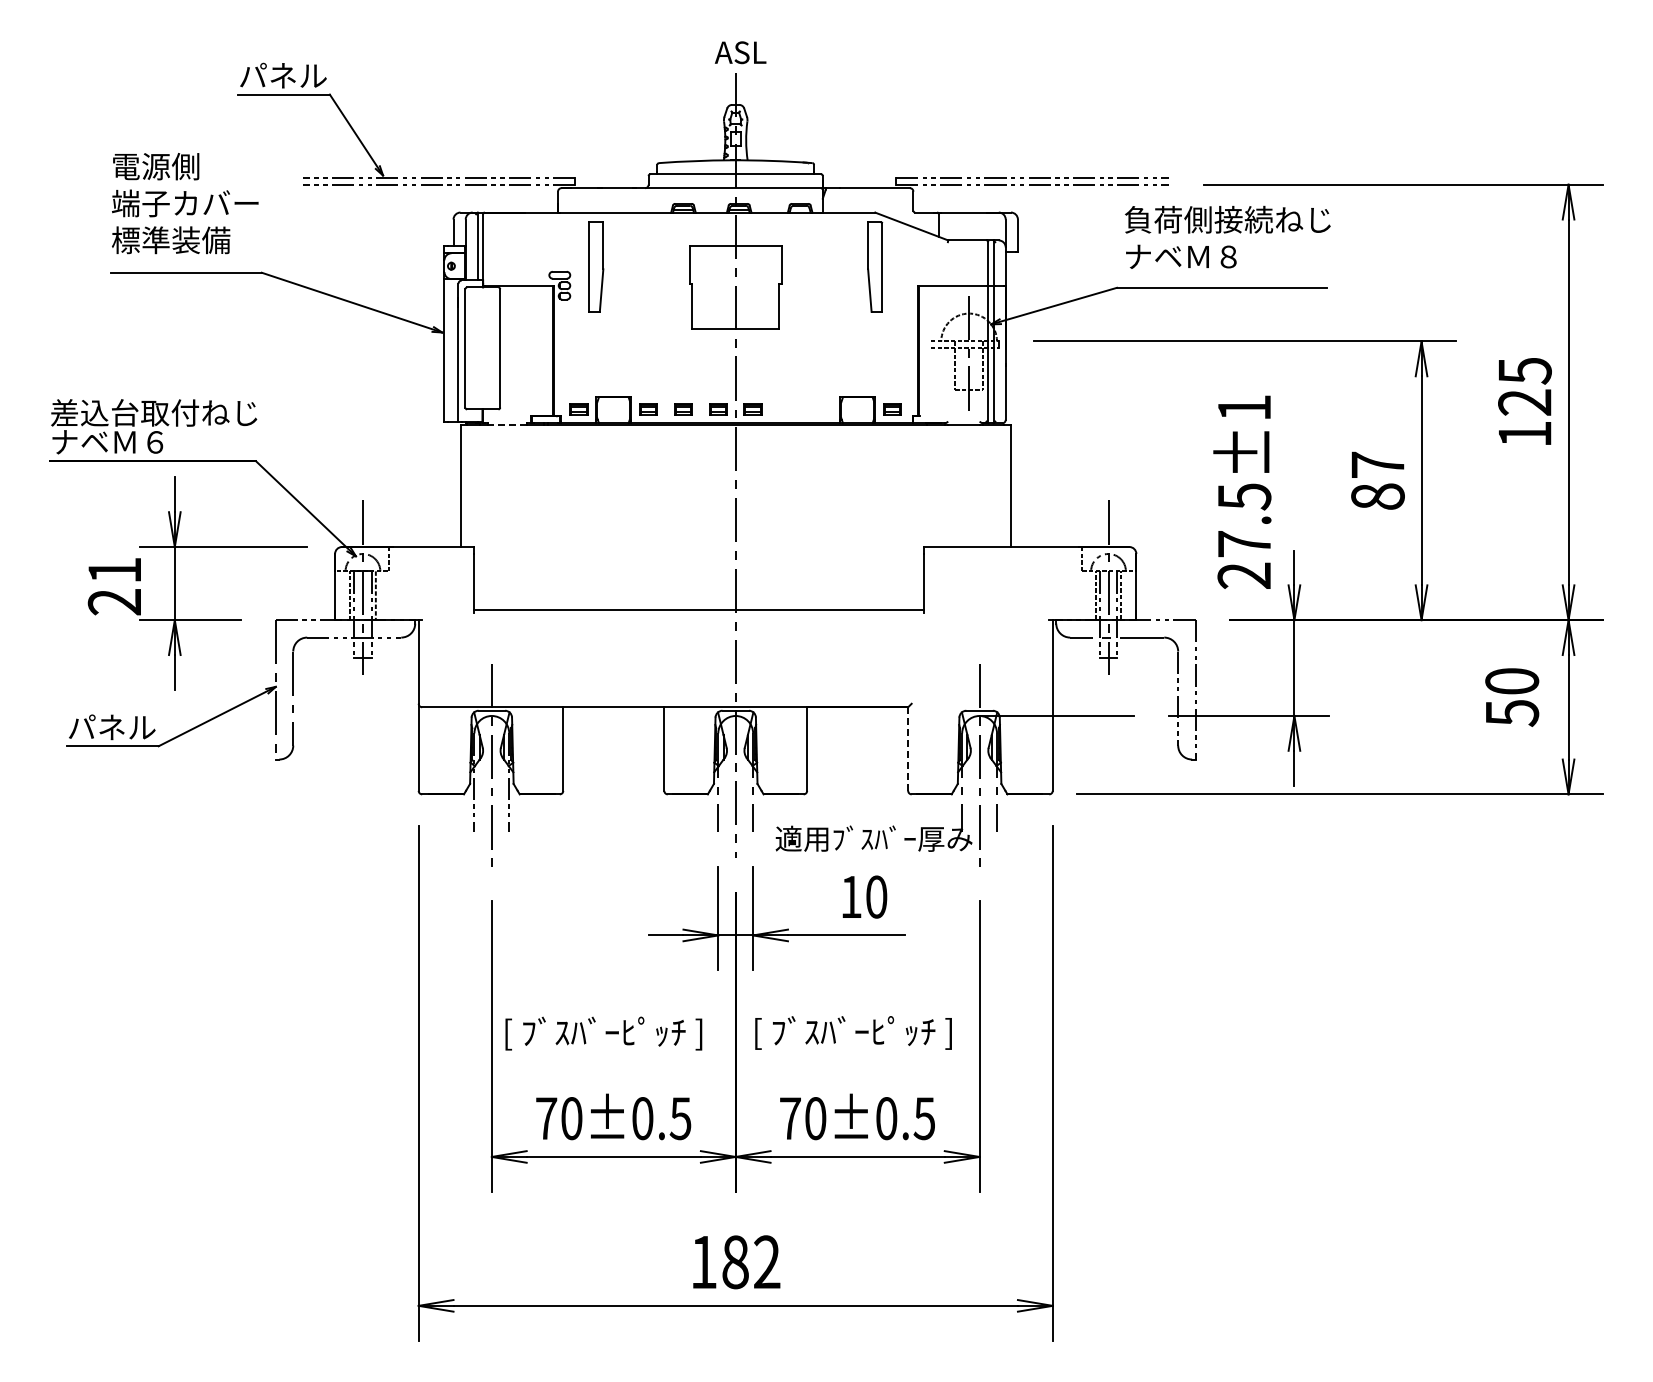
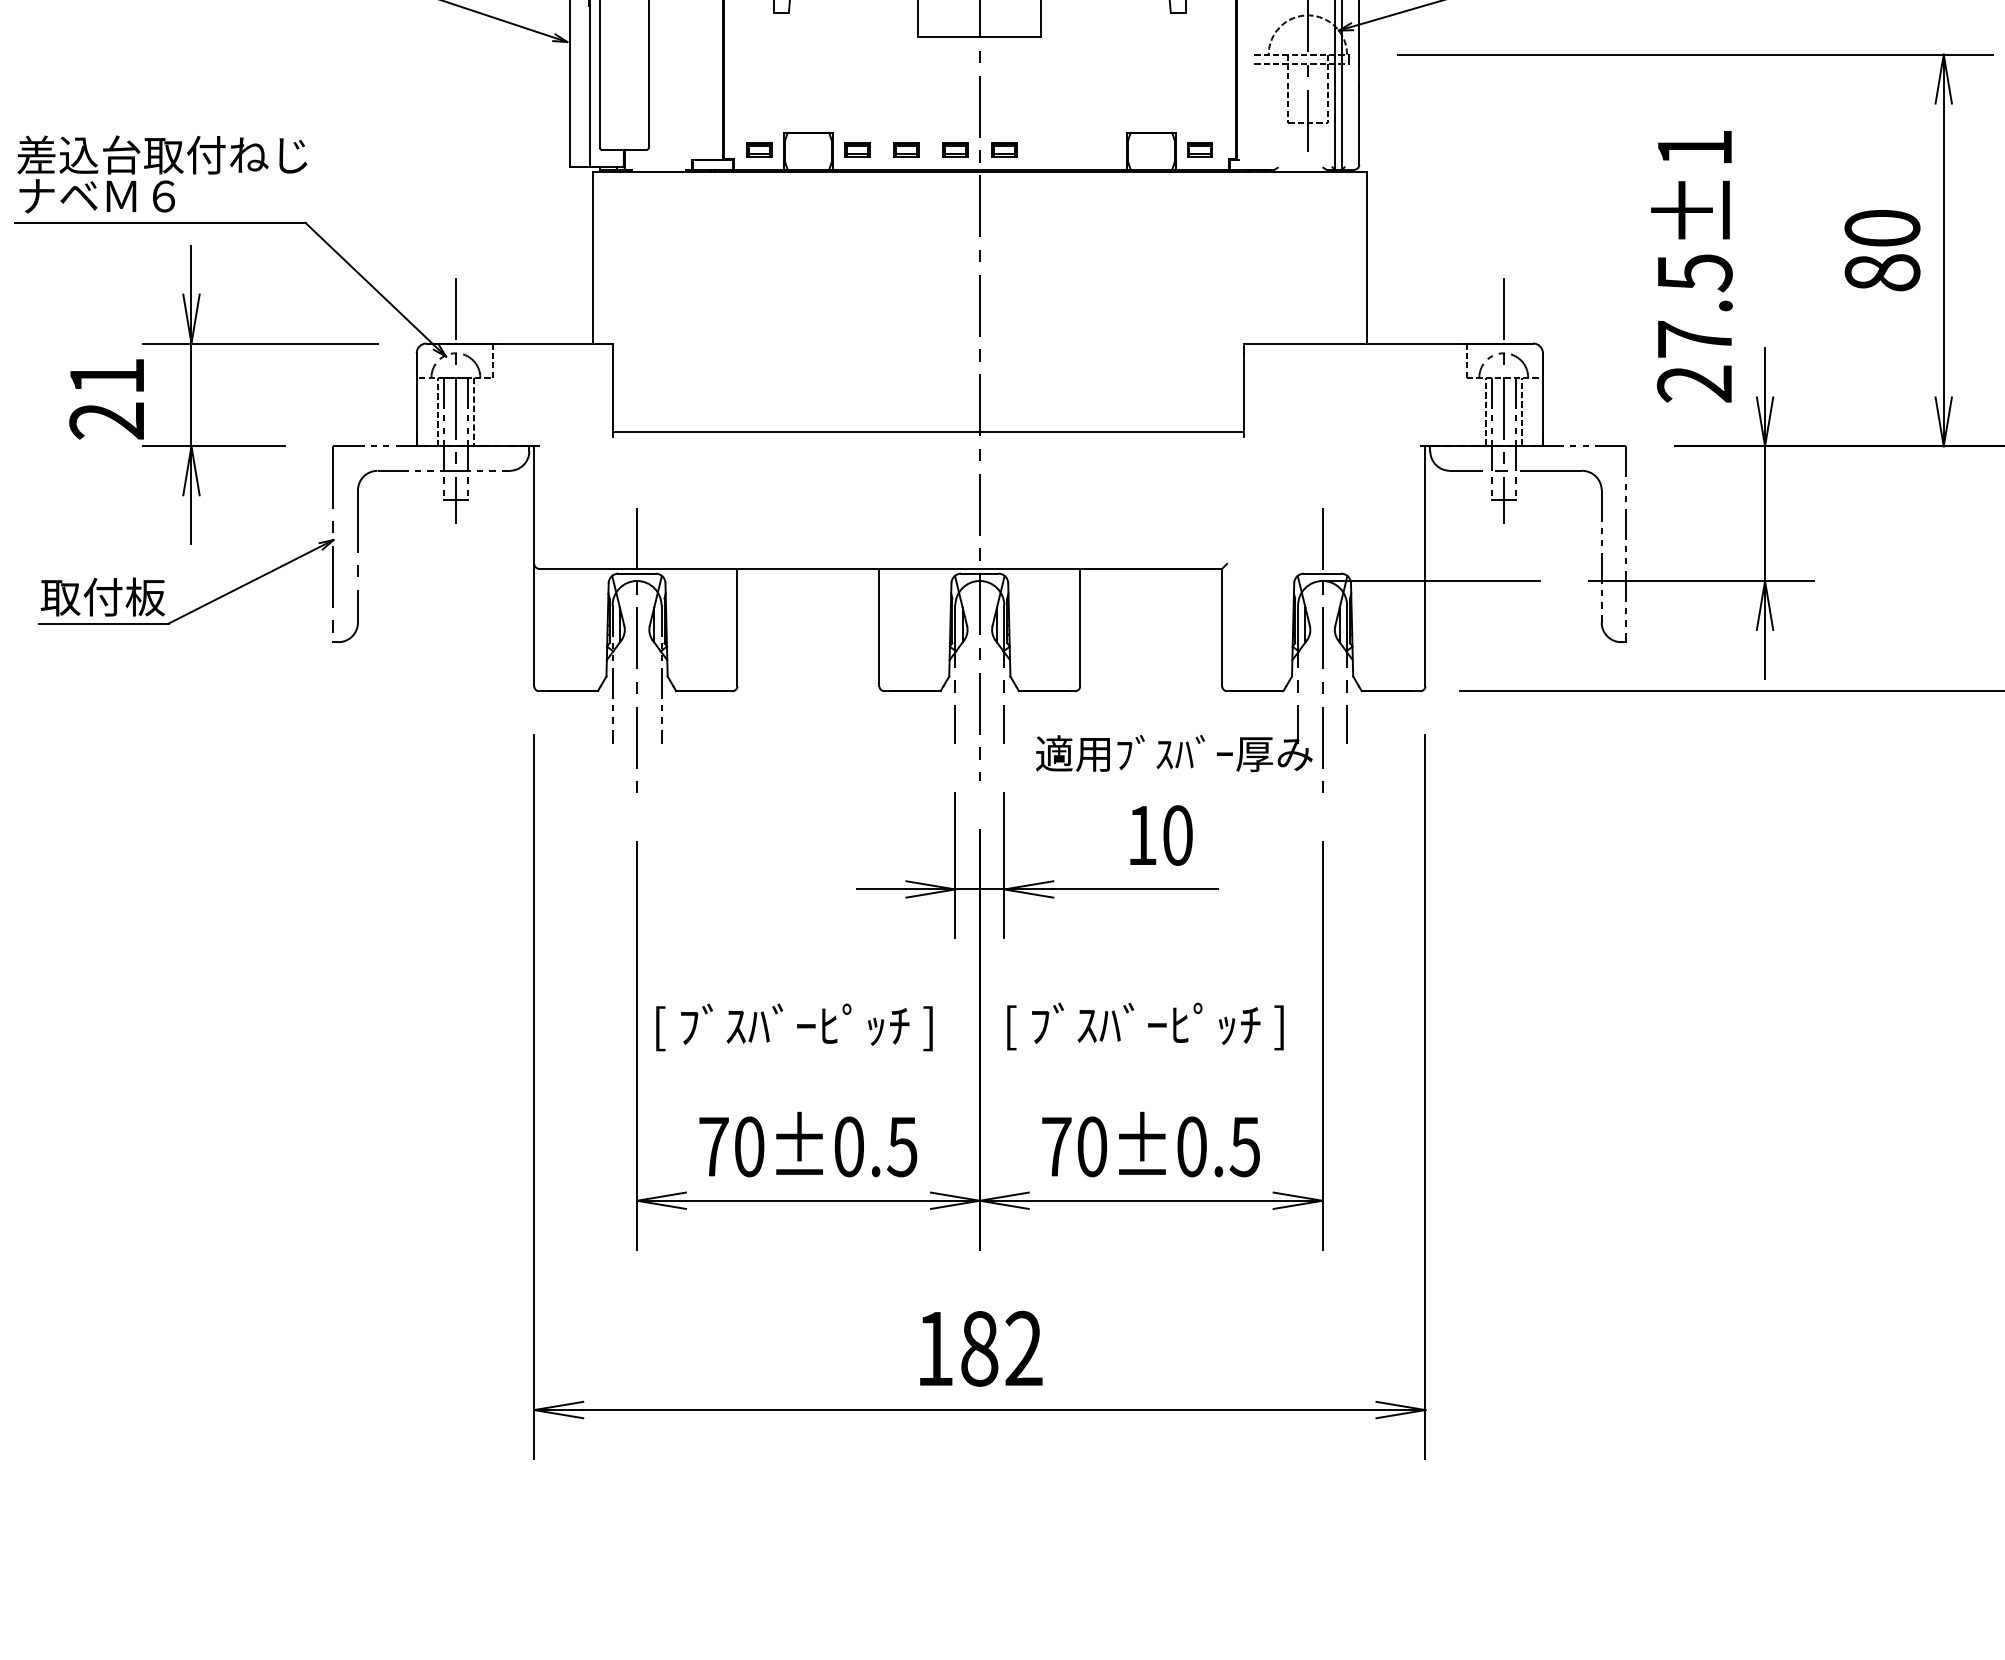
line: (507, 425) -> (659, 172), dashed -> solid
text: (1377, 464) -> (1881, 227), 87 -> 80
text: (111, 727) -> (102, 597), パネル -> 取付板
line: (908, 749) -> (1222, 628), dashed -> solid

